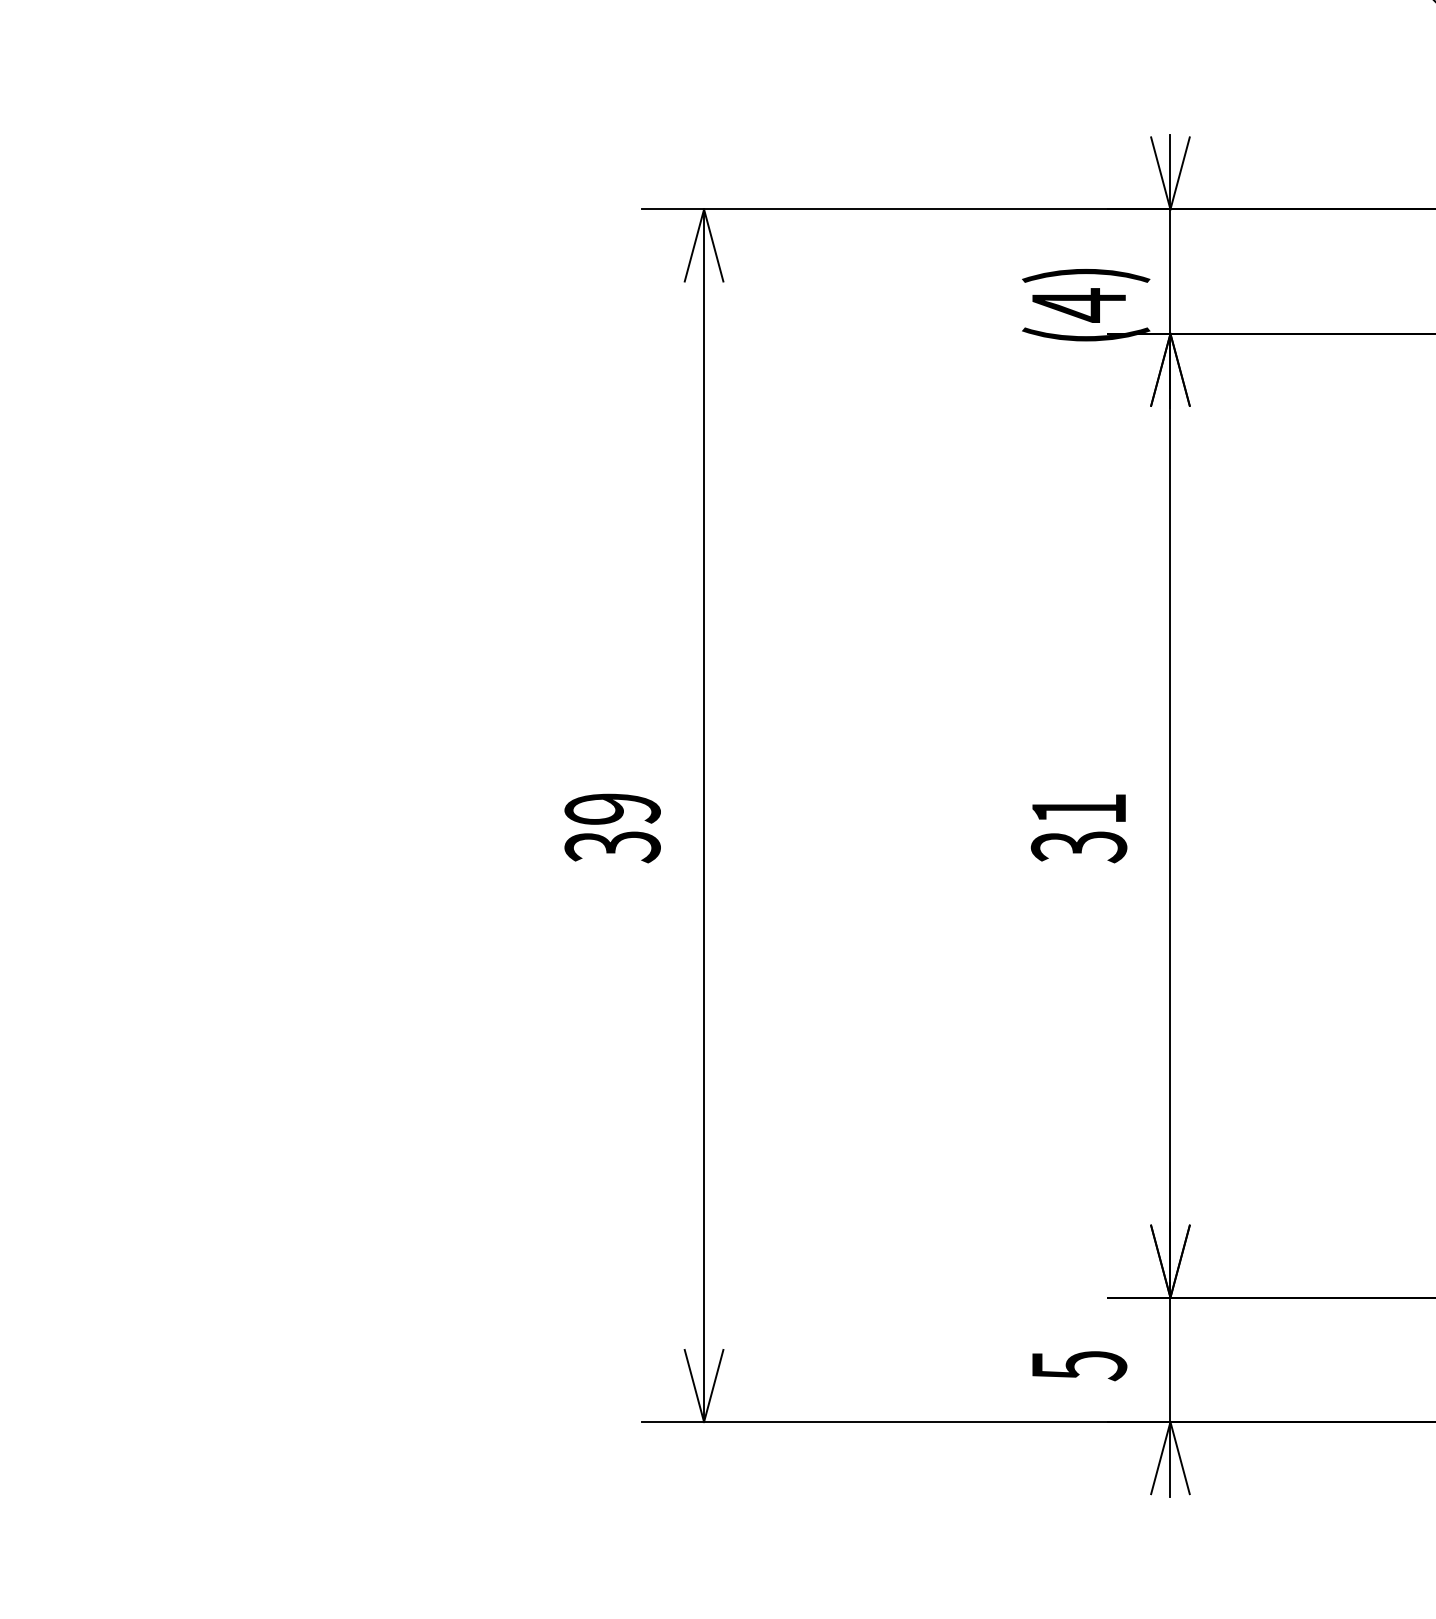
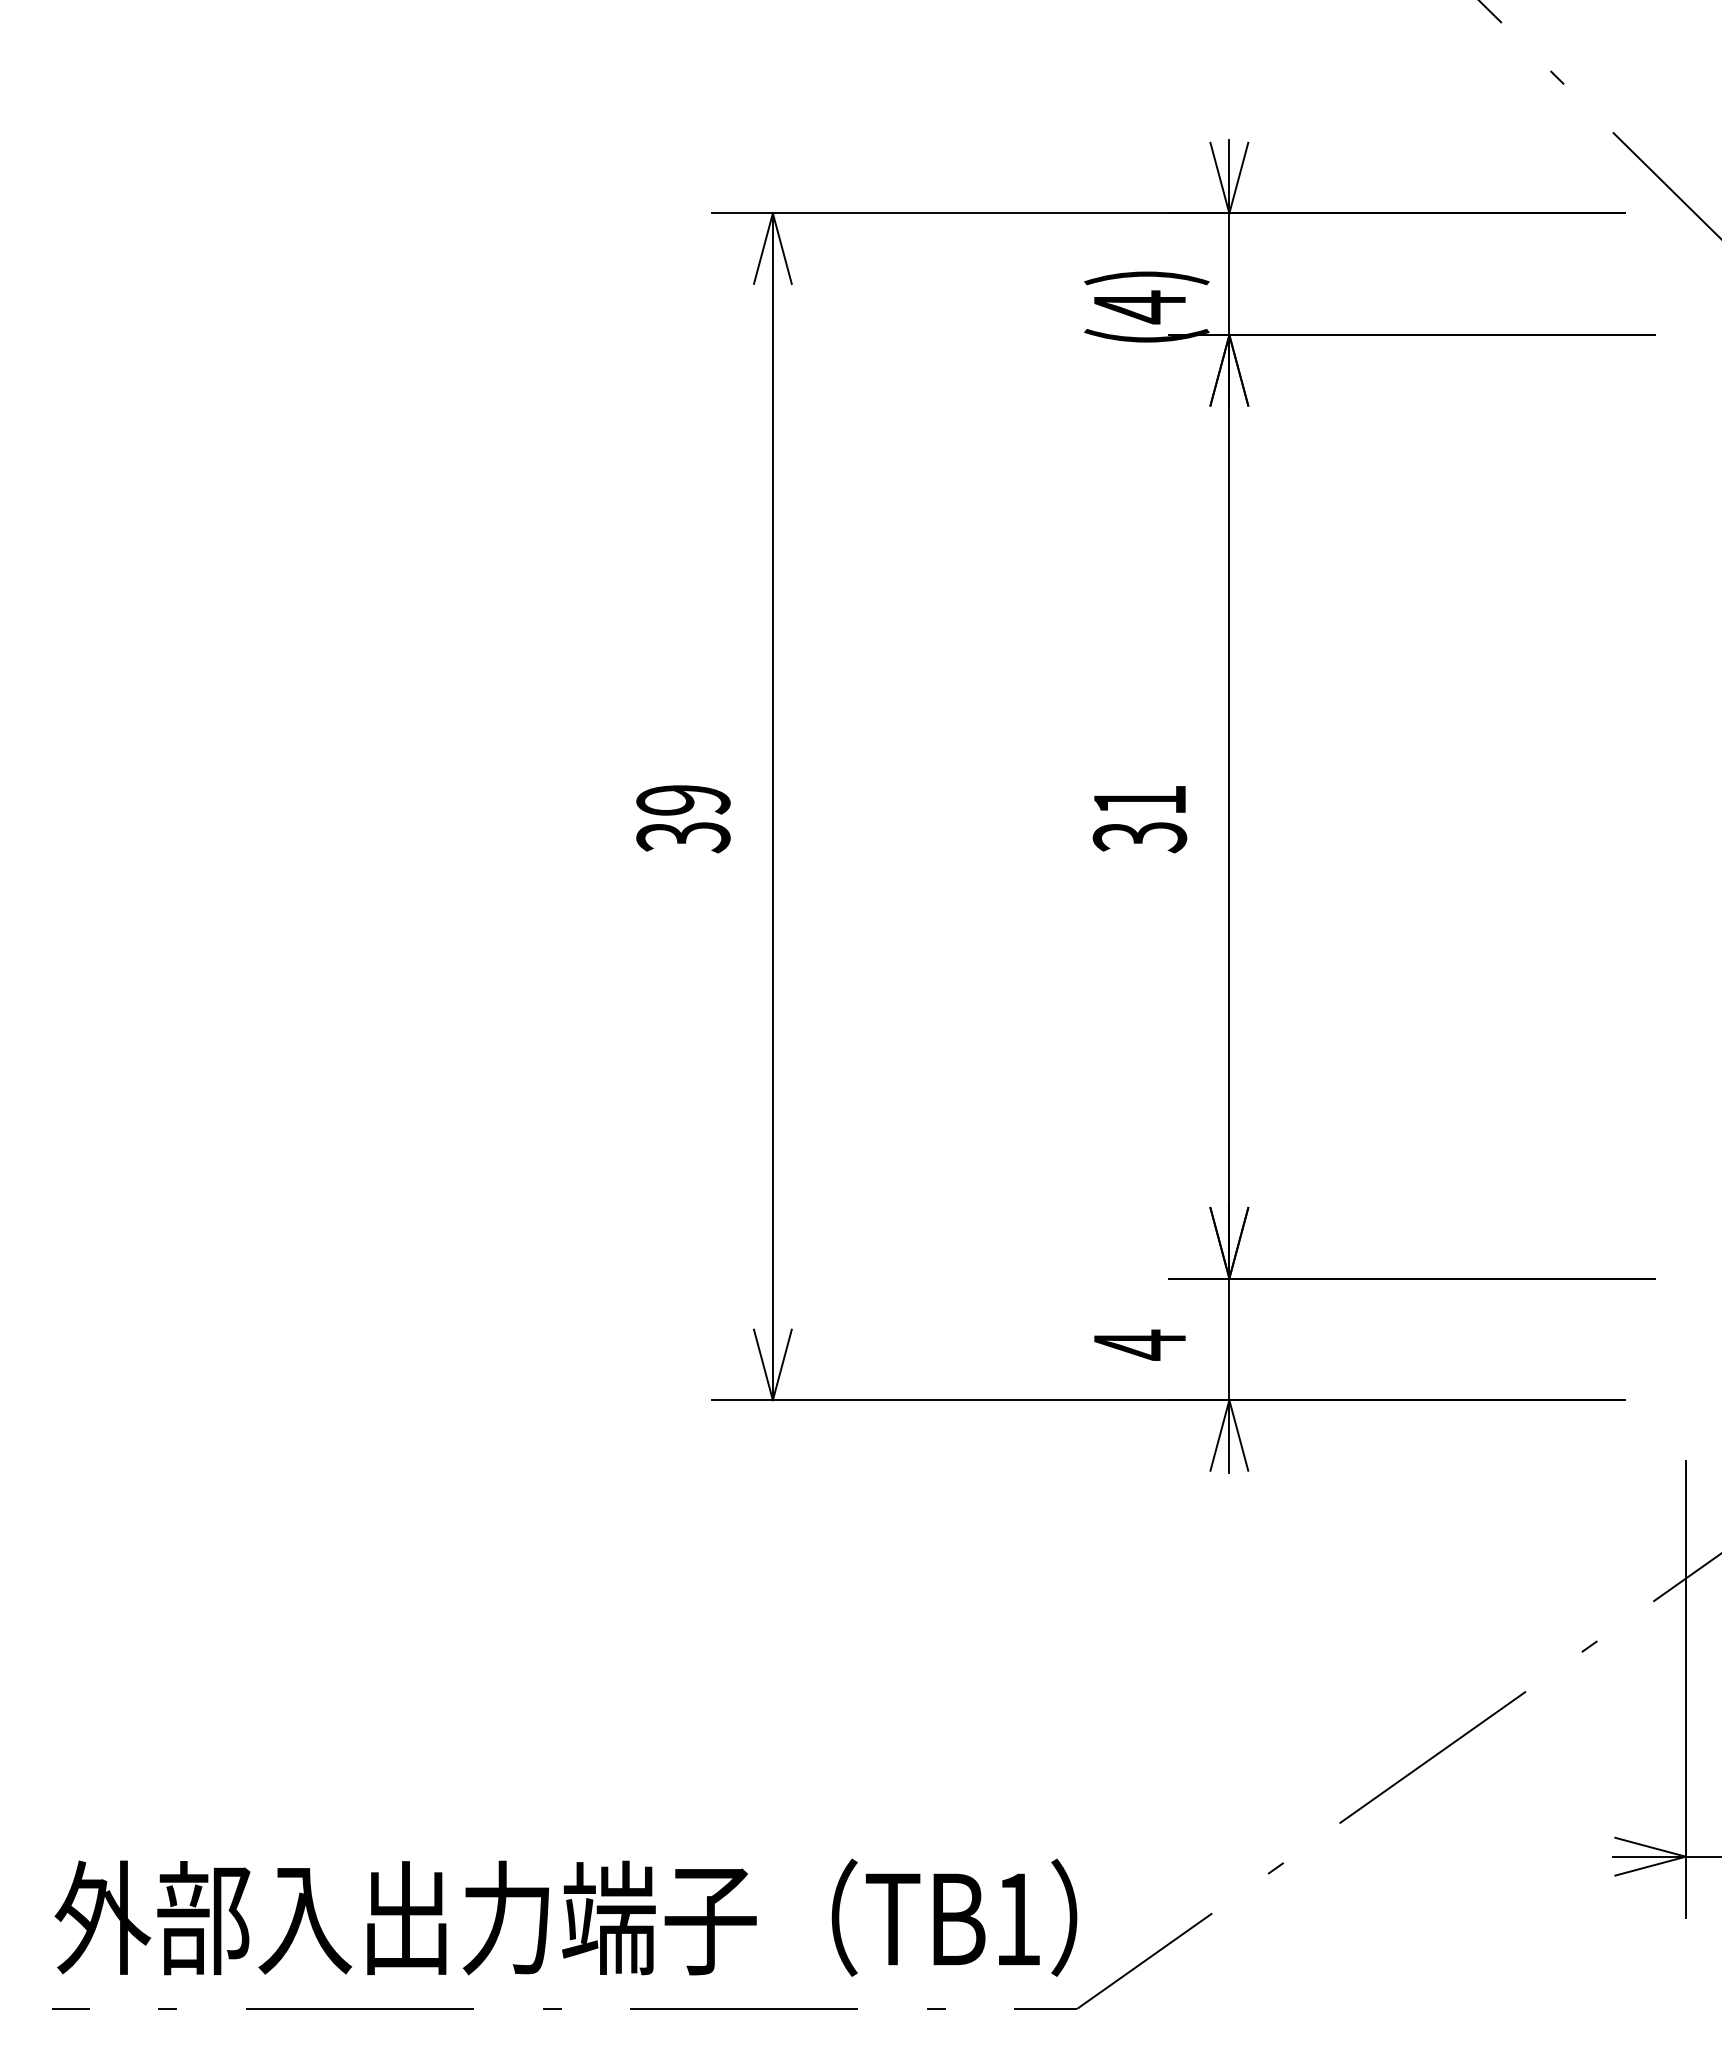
text: (1079, 1365) -> (1140, 1344), 5 -> 4

